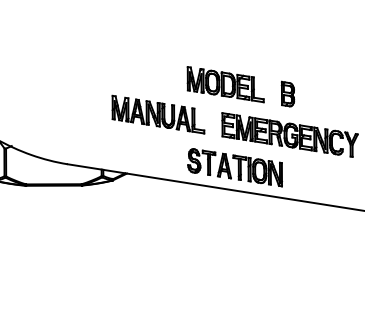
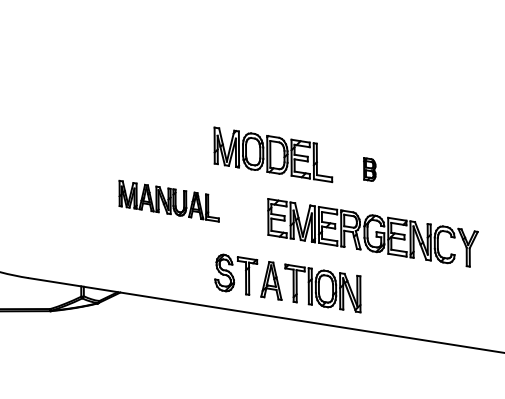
part: (287, 93) -> (368, 168), size x0.6
part: (158, 114) -> (169, 201), size x0.7

